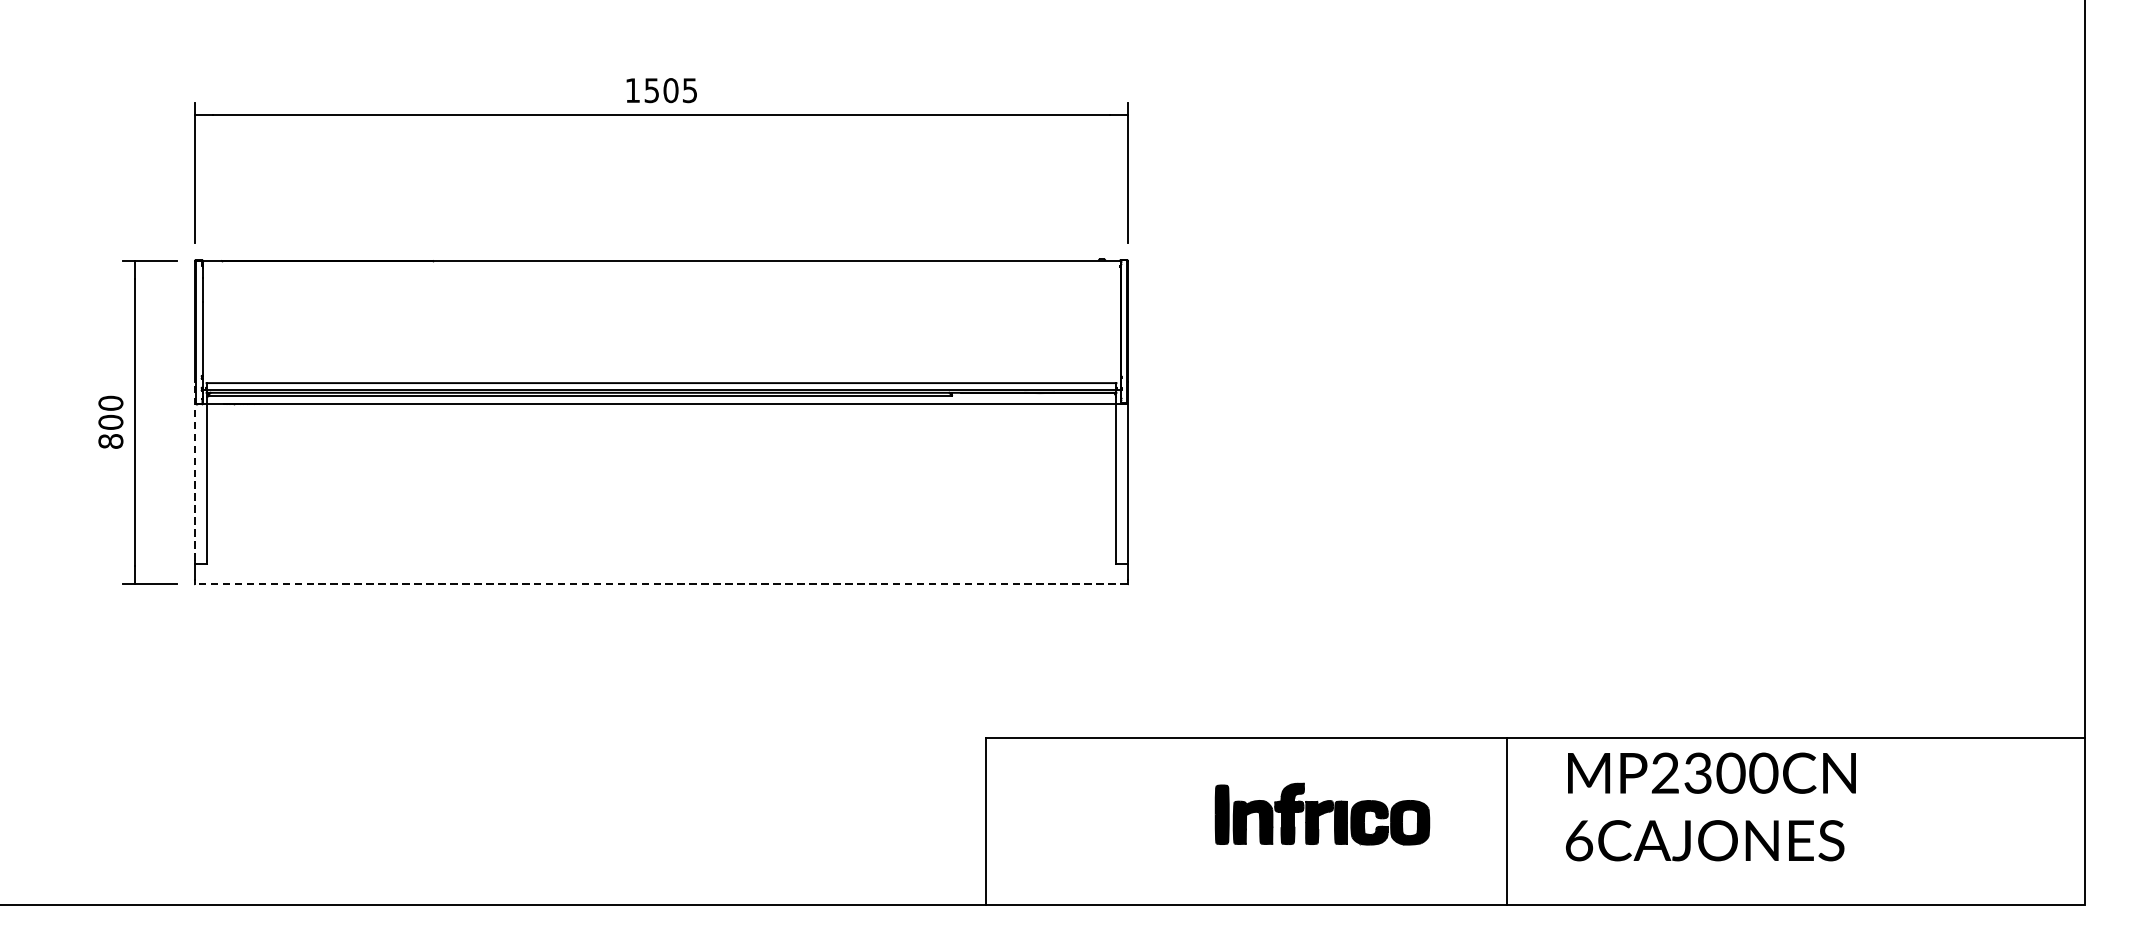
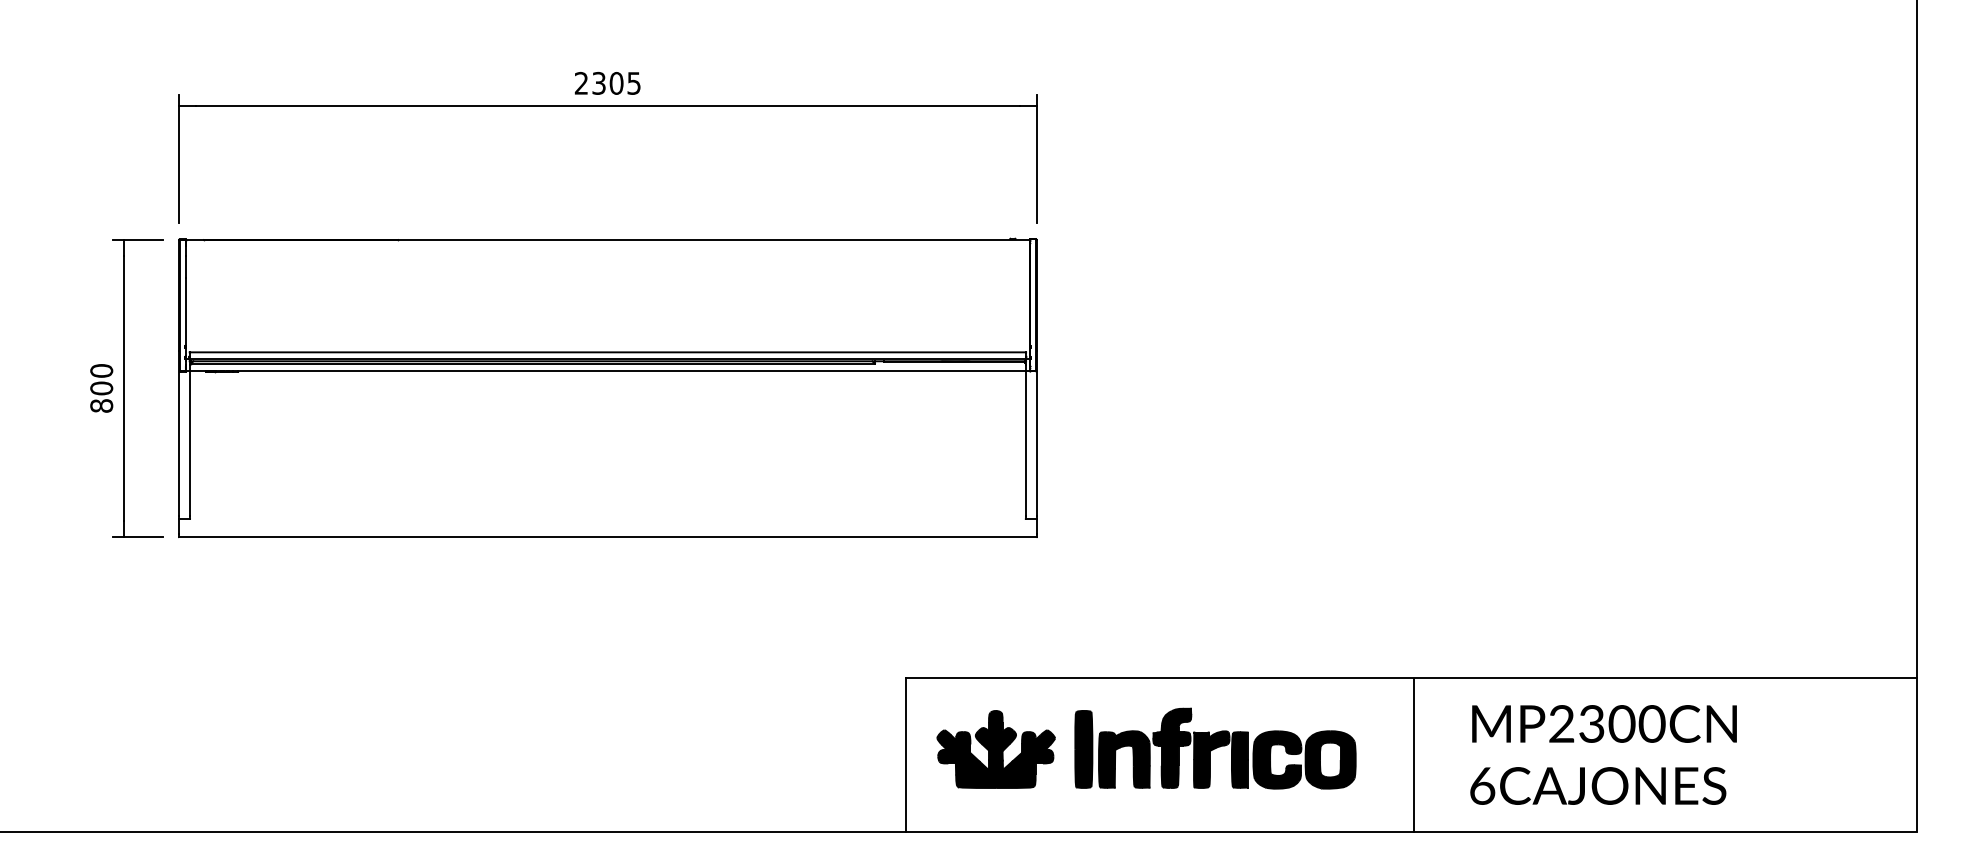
text: (641, 89) -> (589, 82), 1505 -> 2305
line: (195, 471) -> (179, 433), dashed -> solid
line: (661, 584) -> (607, 537), dashed -> solid
text: (1710, 806) -> (1603, 754), moved
part: (1322, 814) -> (1215, 748), size x1.43
part: (1083, 815) -> (995, 749), added
line: (1507, 820) -> (1414, 754), moved

